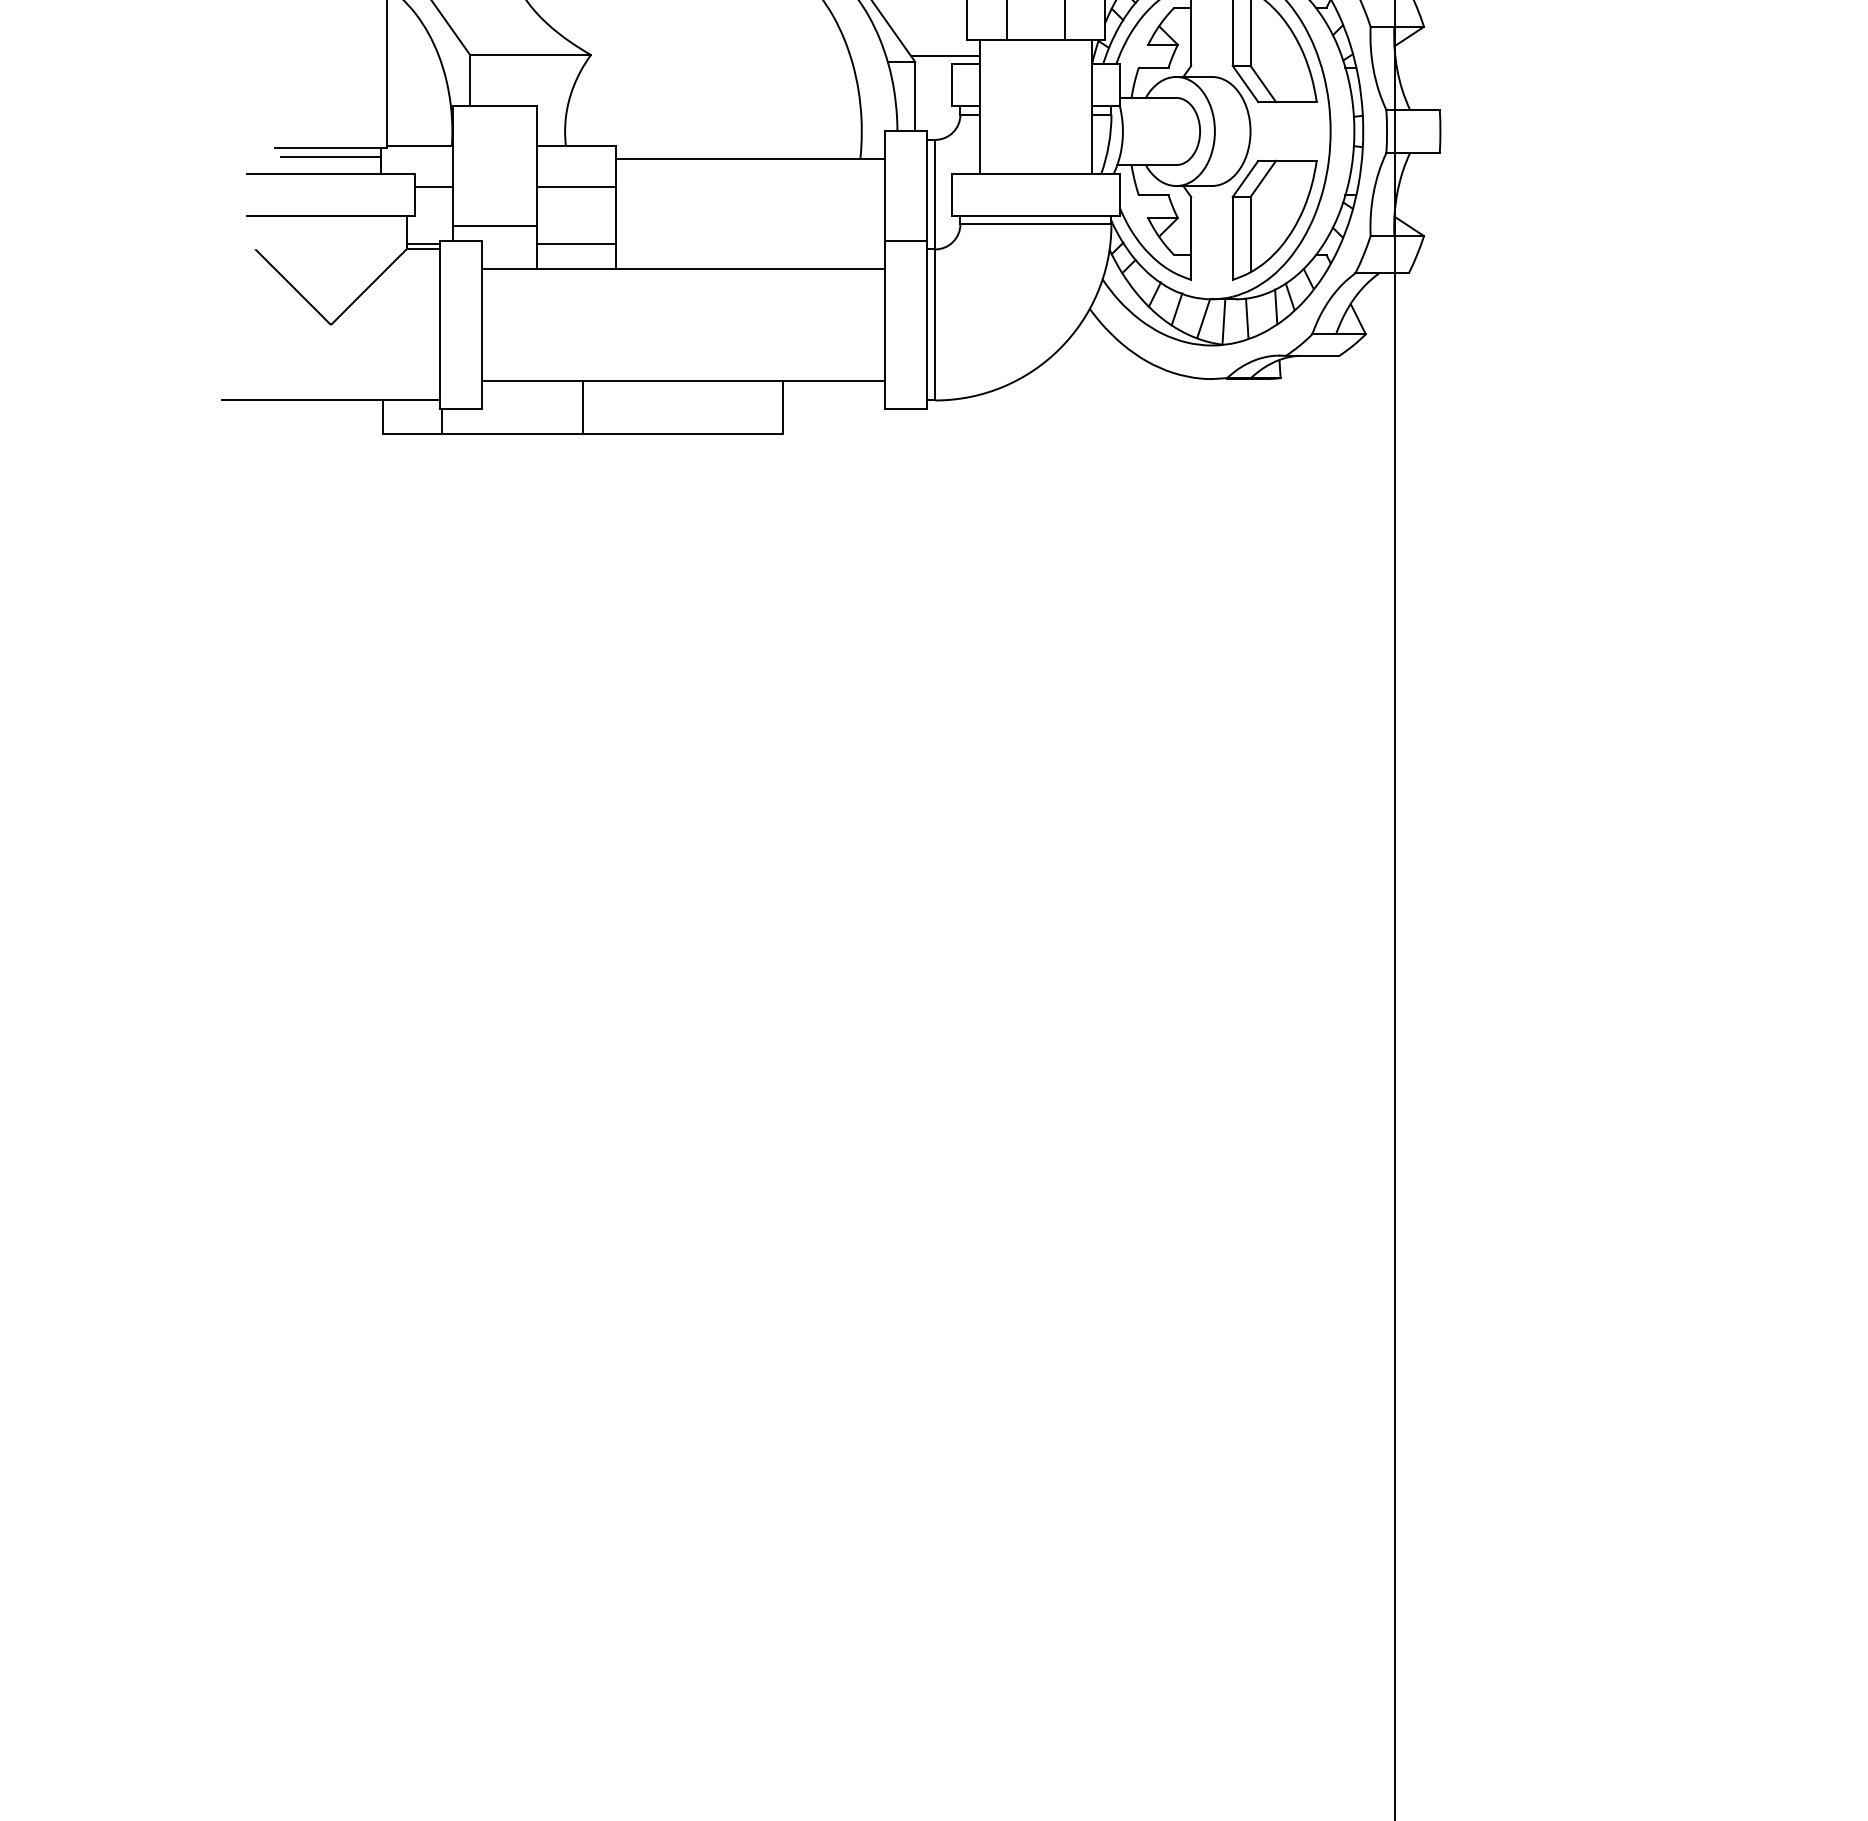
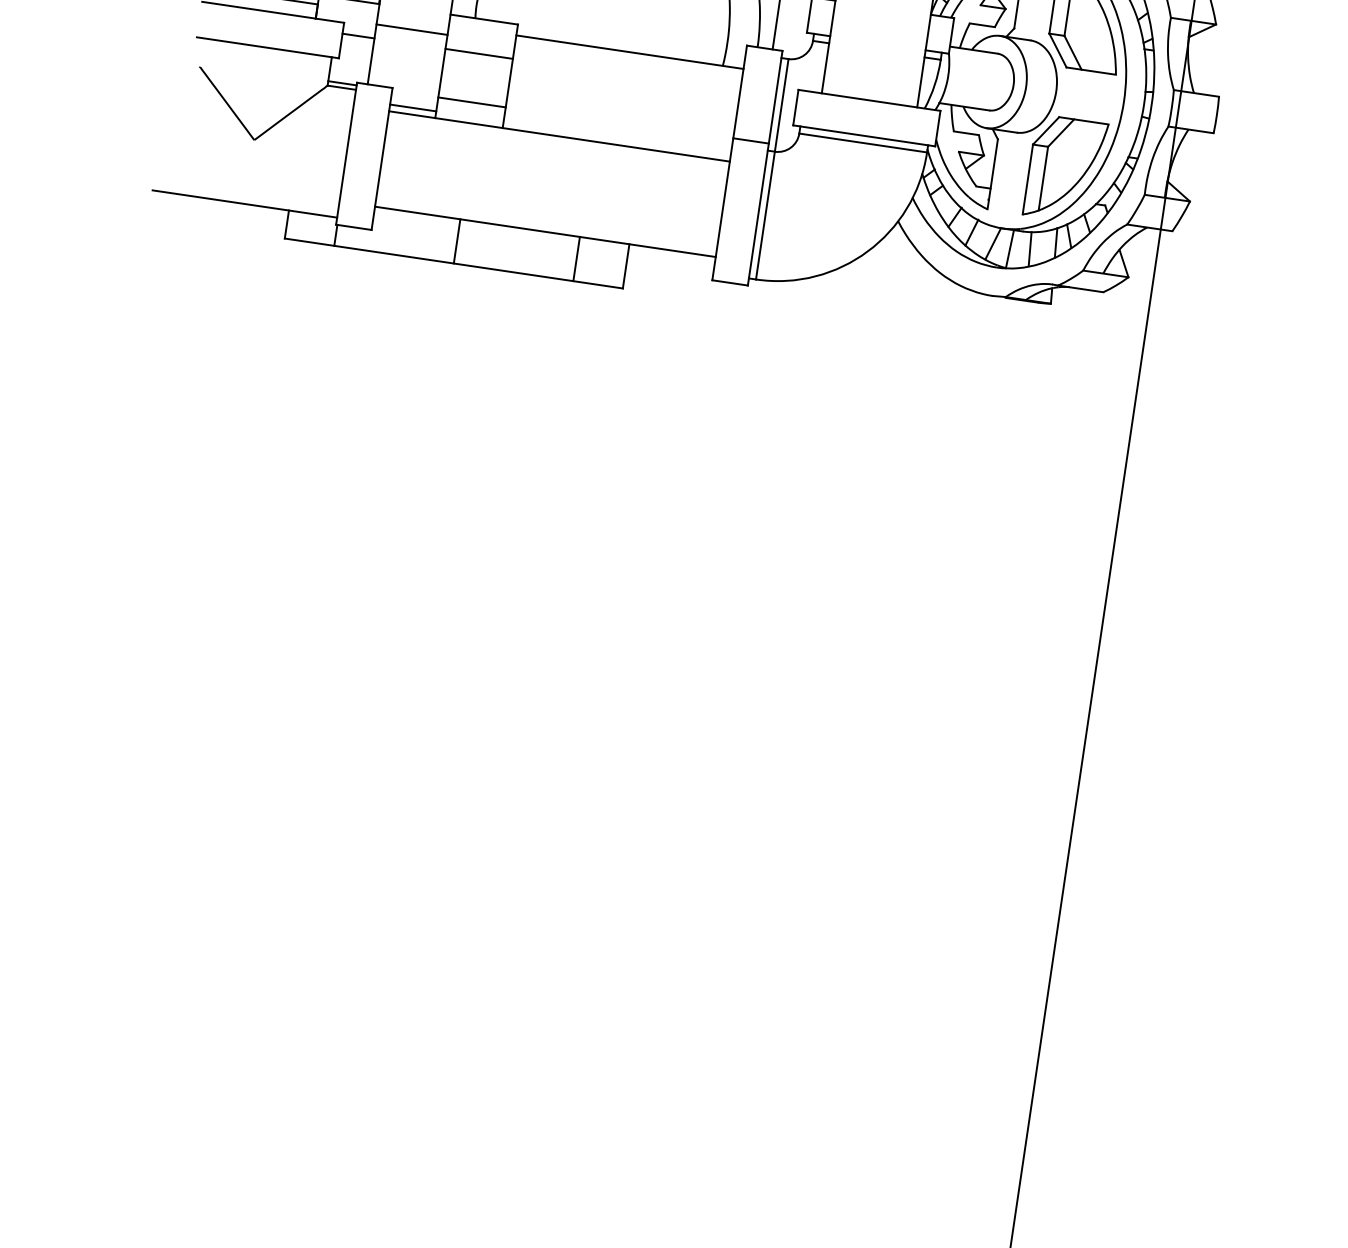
line: (494, 226) -> (411, 29), moved
line: (509, 260) -> (413, 107), added
line: (724, 407) -> (576, 259), added

